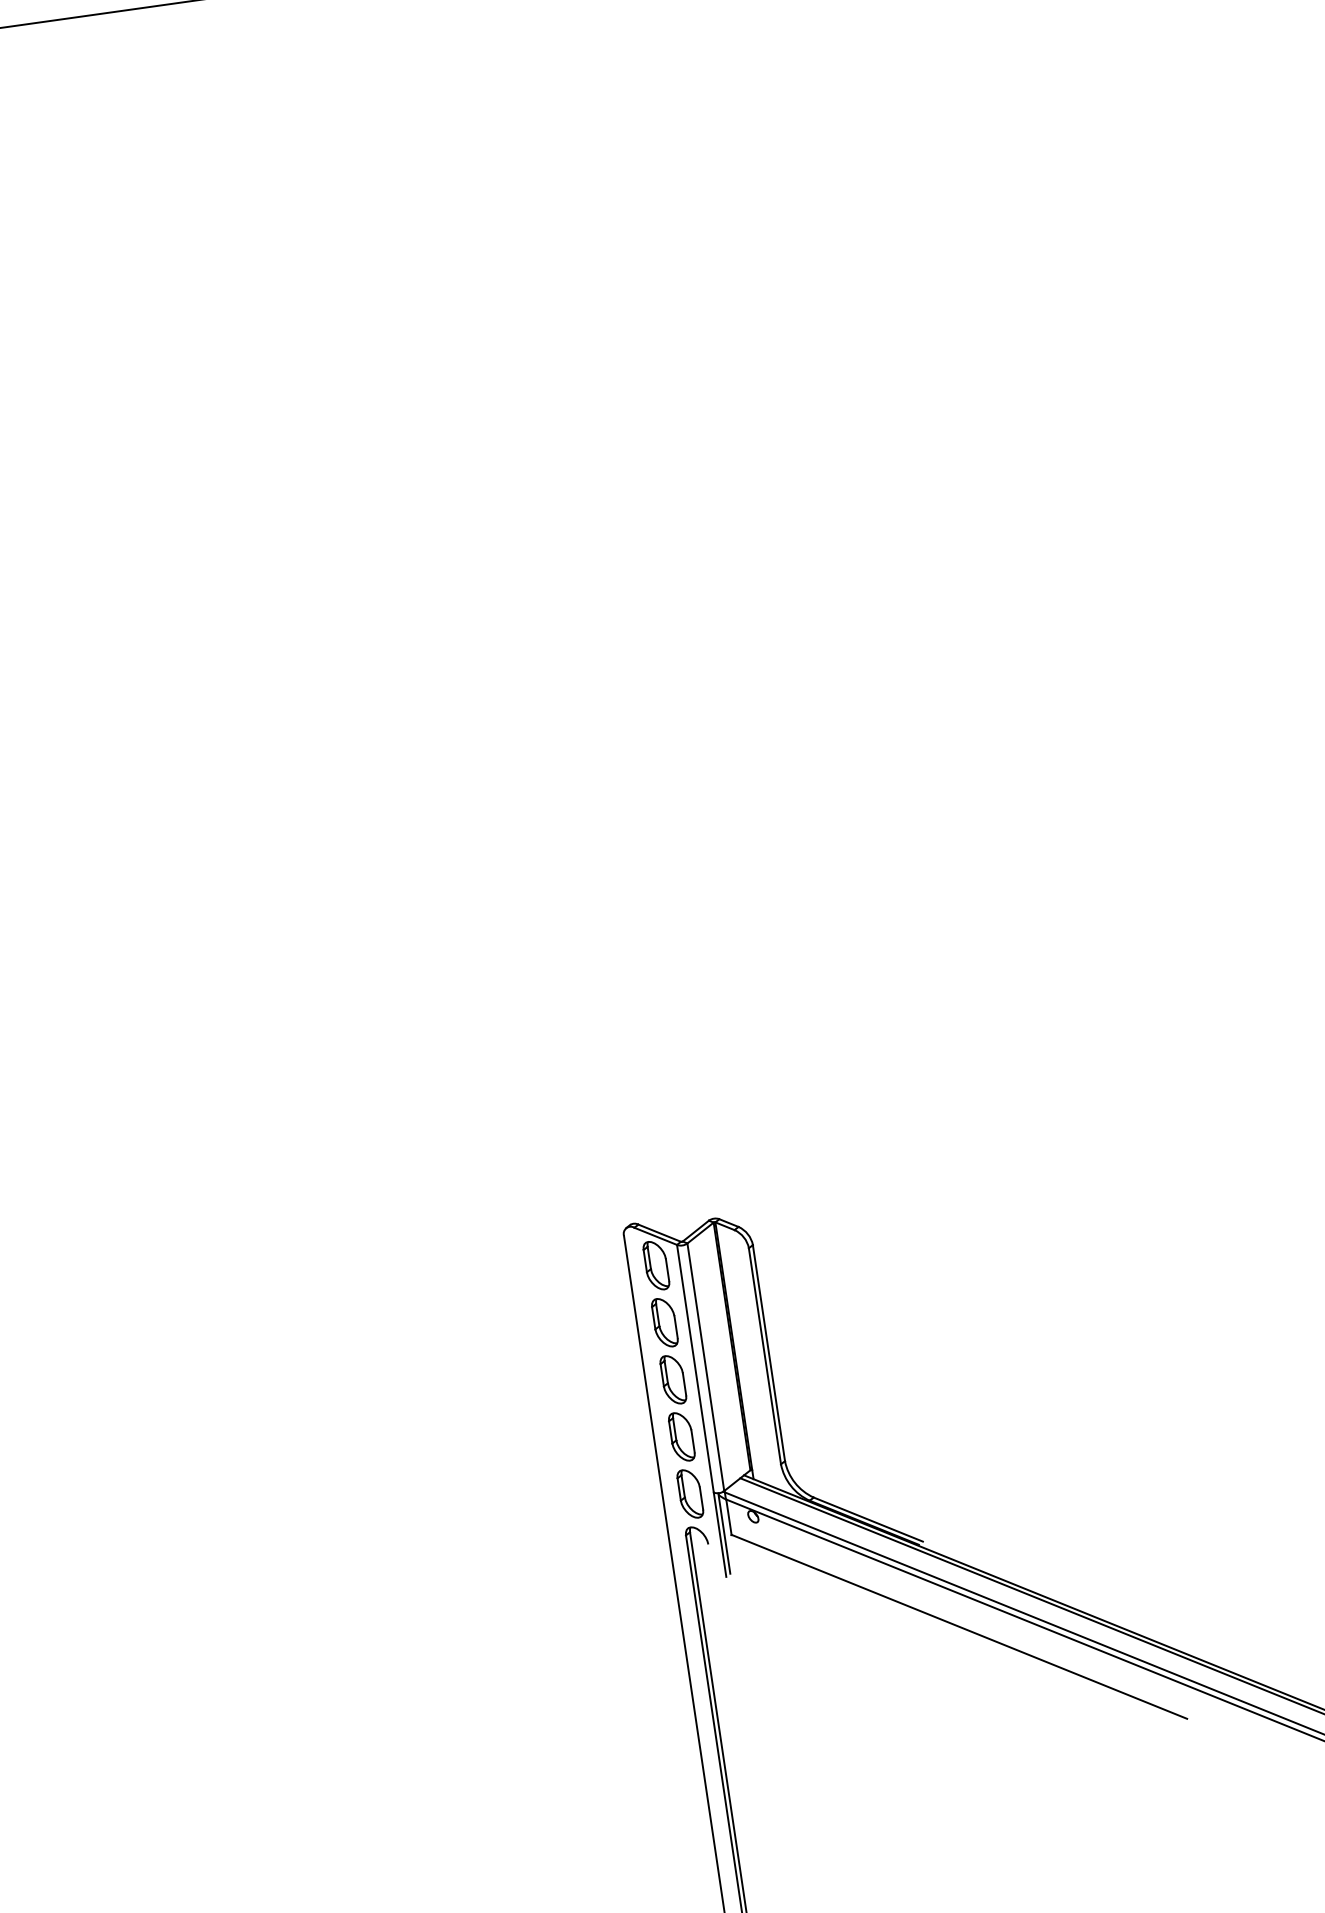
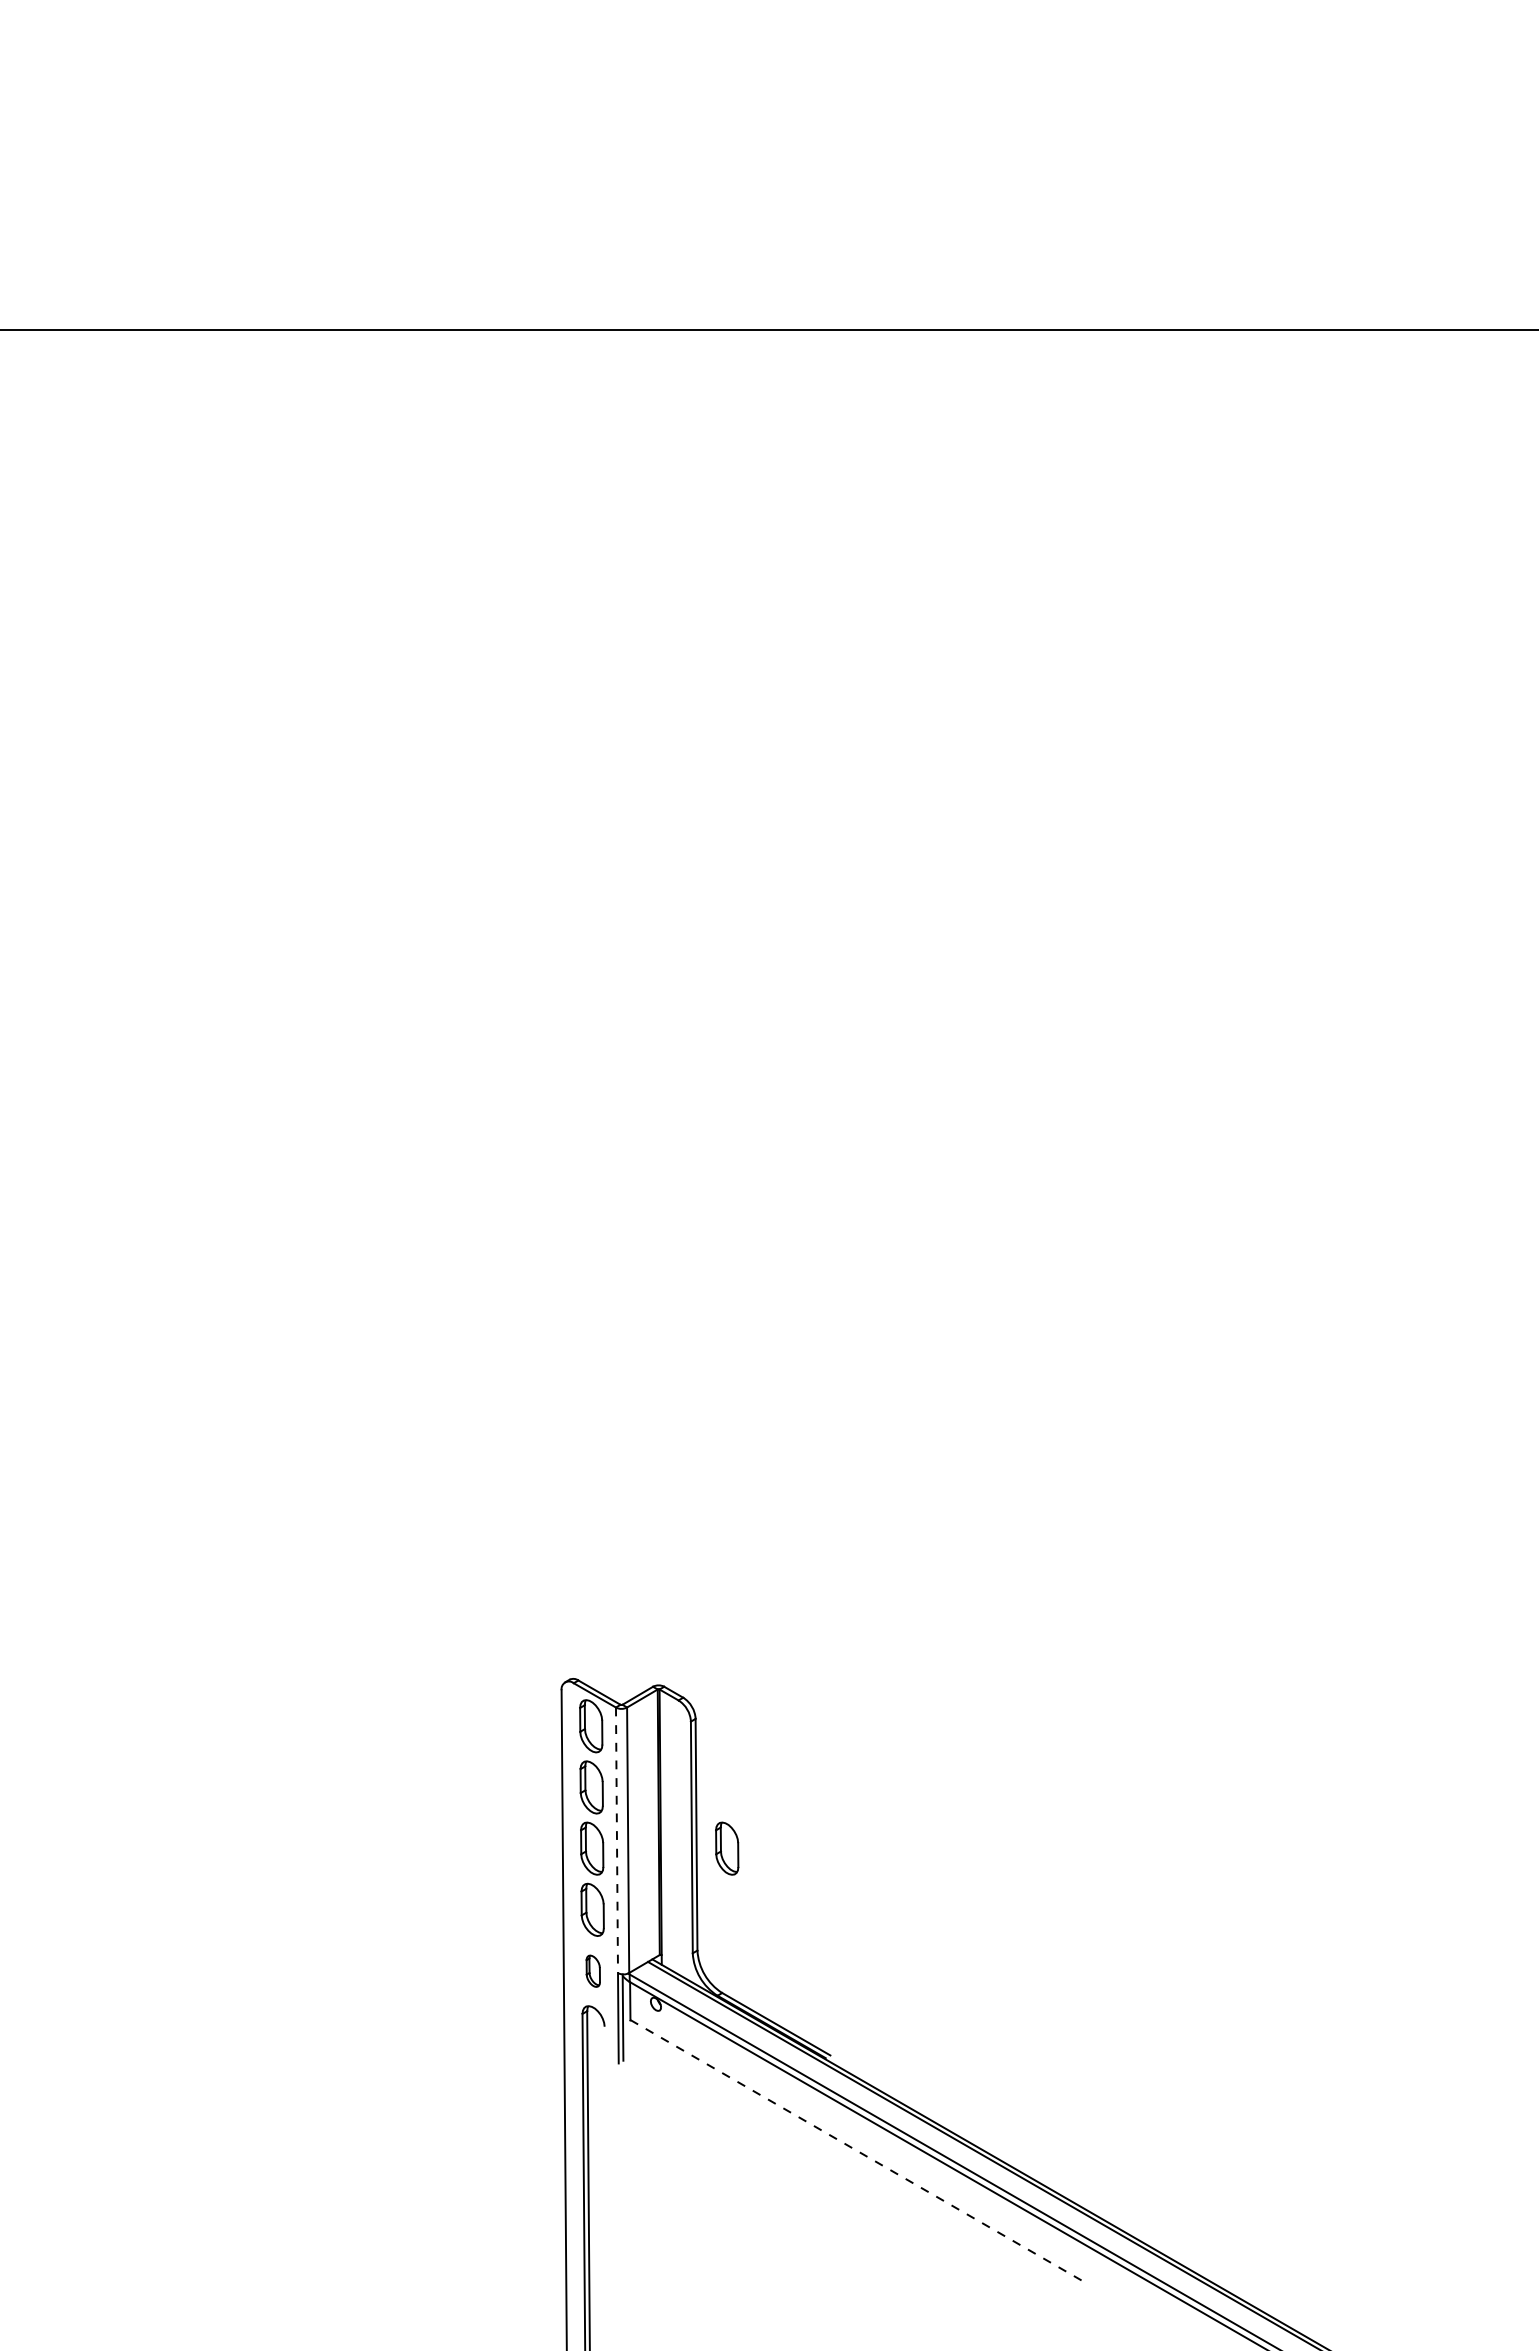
part: (799, 1361) -> (727, 1848), added
line: (695, 1368) -> (617, 1840), solid -> dashed
part: (690, 1494) -> (593, 1971), size x0.6
line: (959, 1626) -> (856, 2150), solid -> dashed

